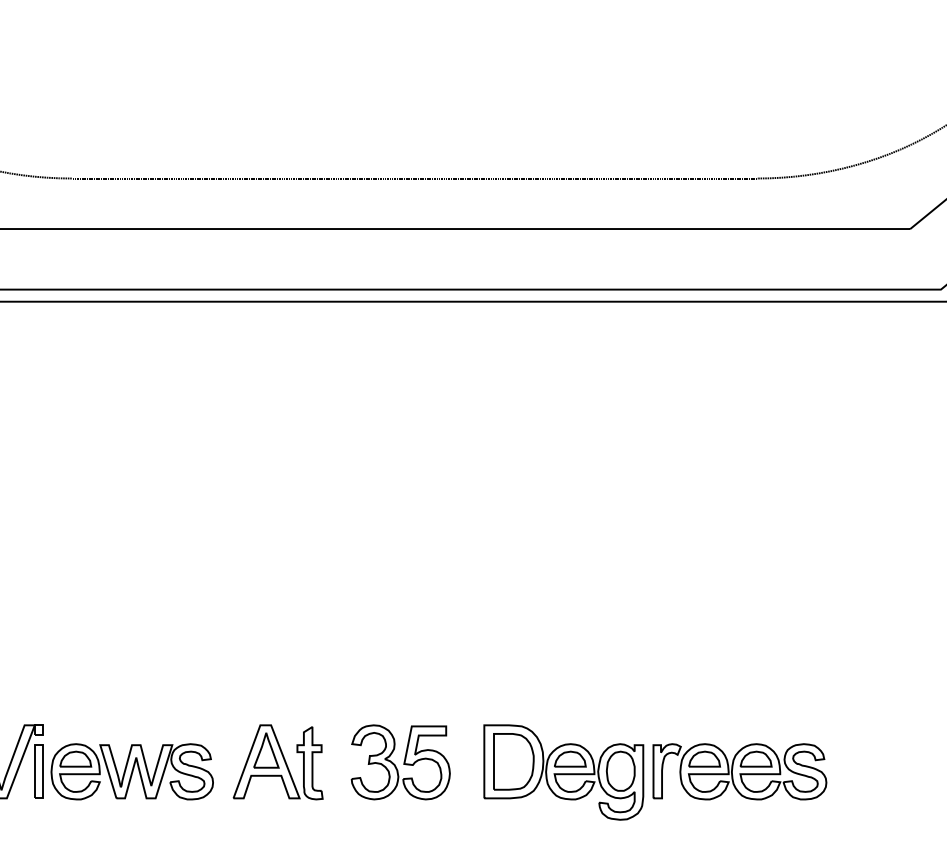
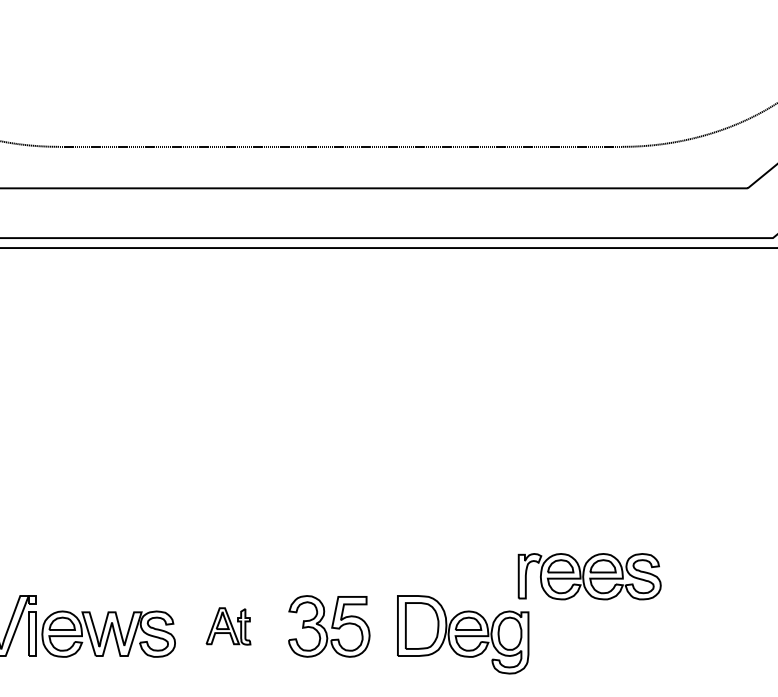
part: (277, 762) -> (228, 626), size x0.6
part: (739, 771) -> (589, 576), moved

